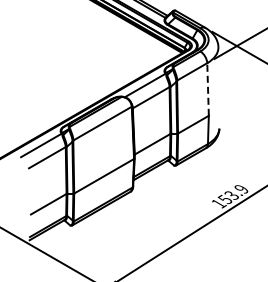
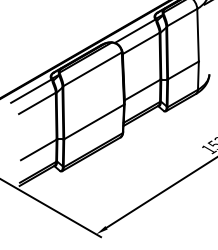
line: (208, 89) -> (198, 35), dashed -> solid

